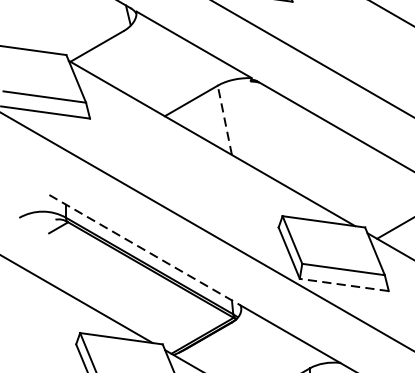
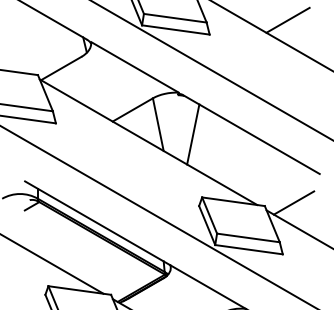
line: (225, 120) -> (158, 124), dashed -> solid
line: (271, 133) -> (193, 134), added
line: (144, 250) -> (97, 223), dashed -> solid
line: (343, 284) -> (248, 249), dashed -> solid

